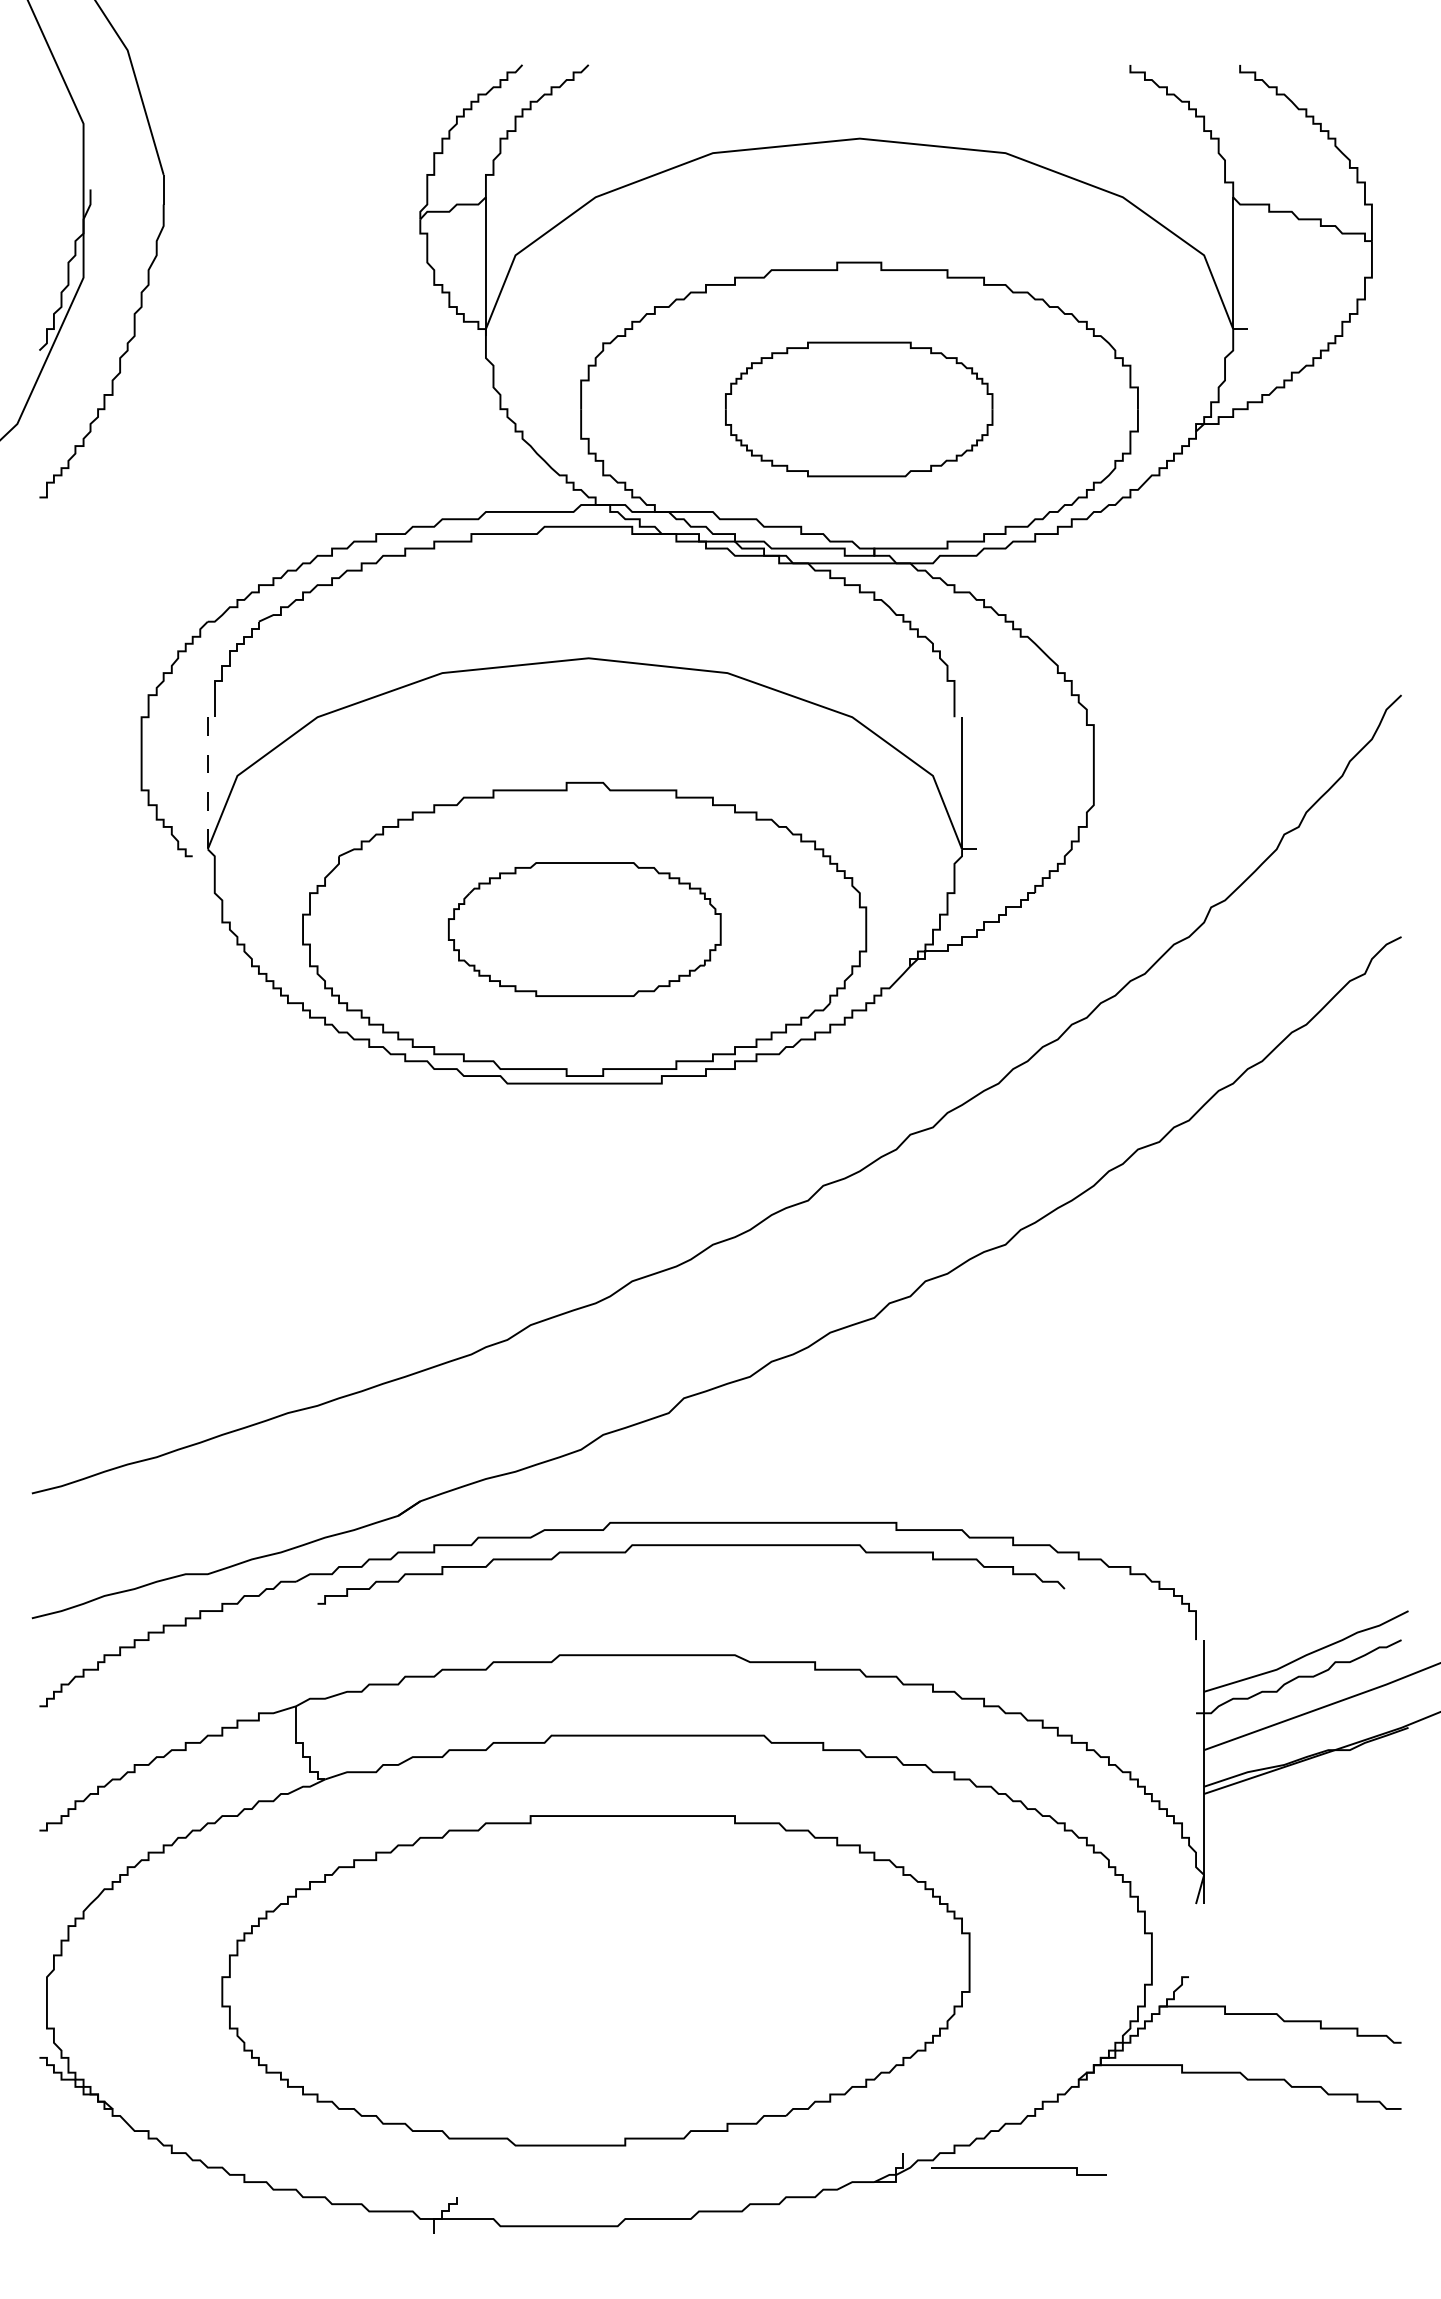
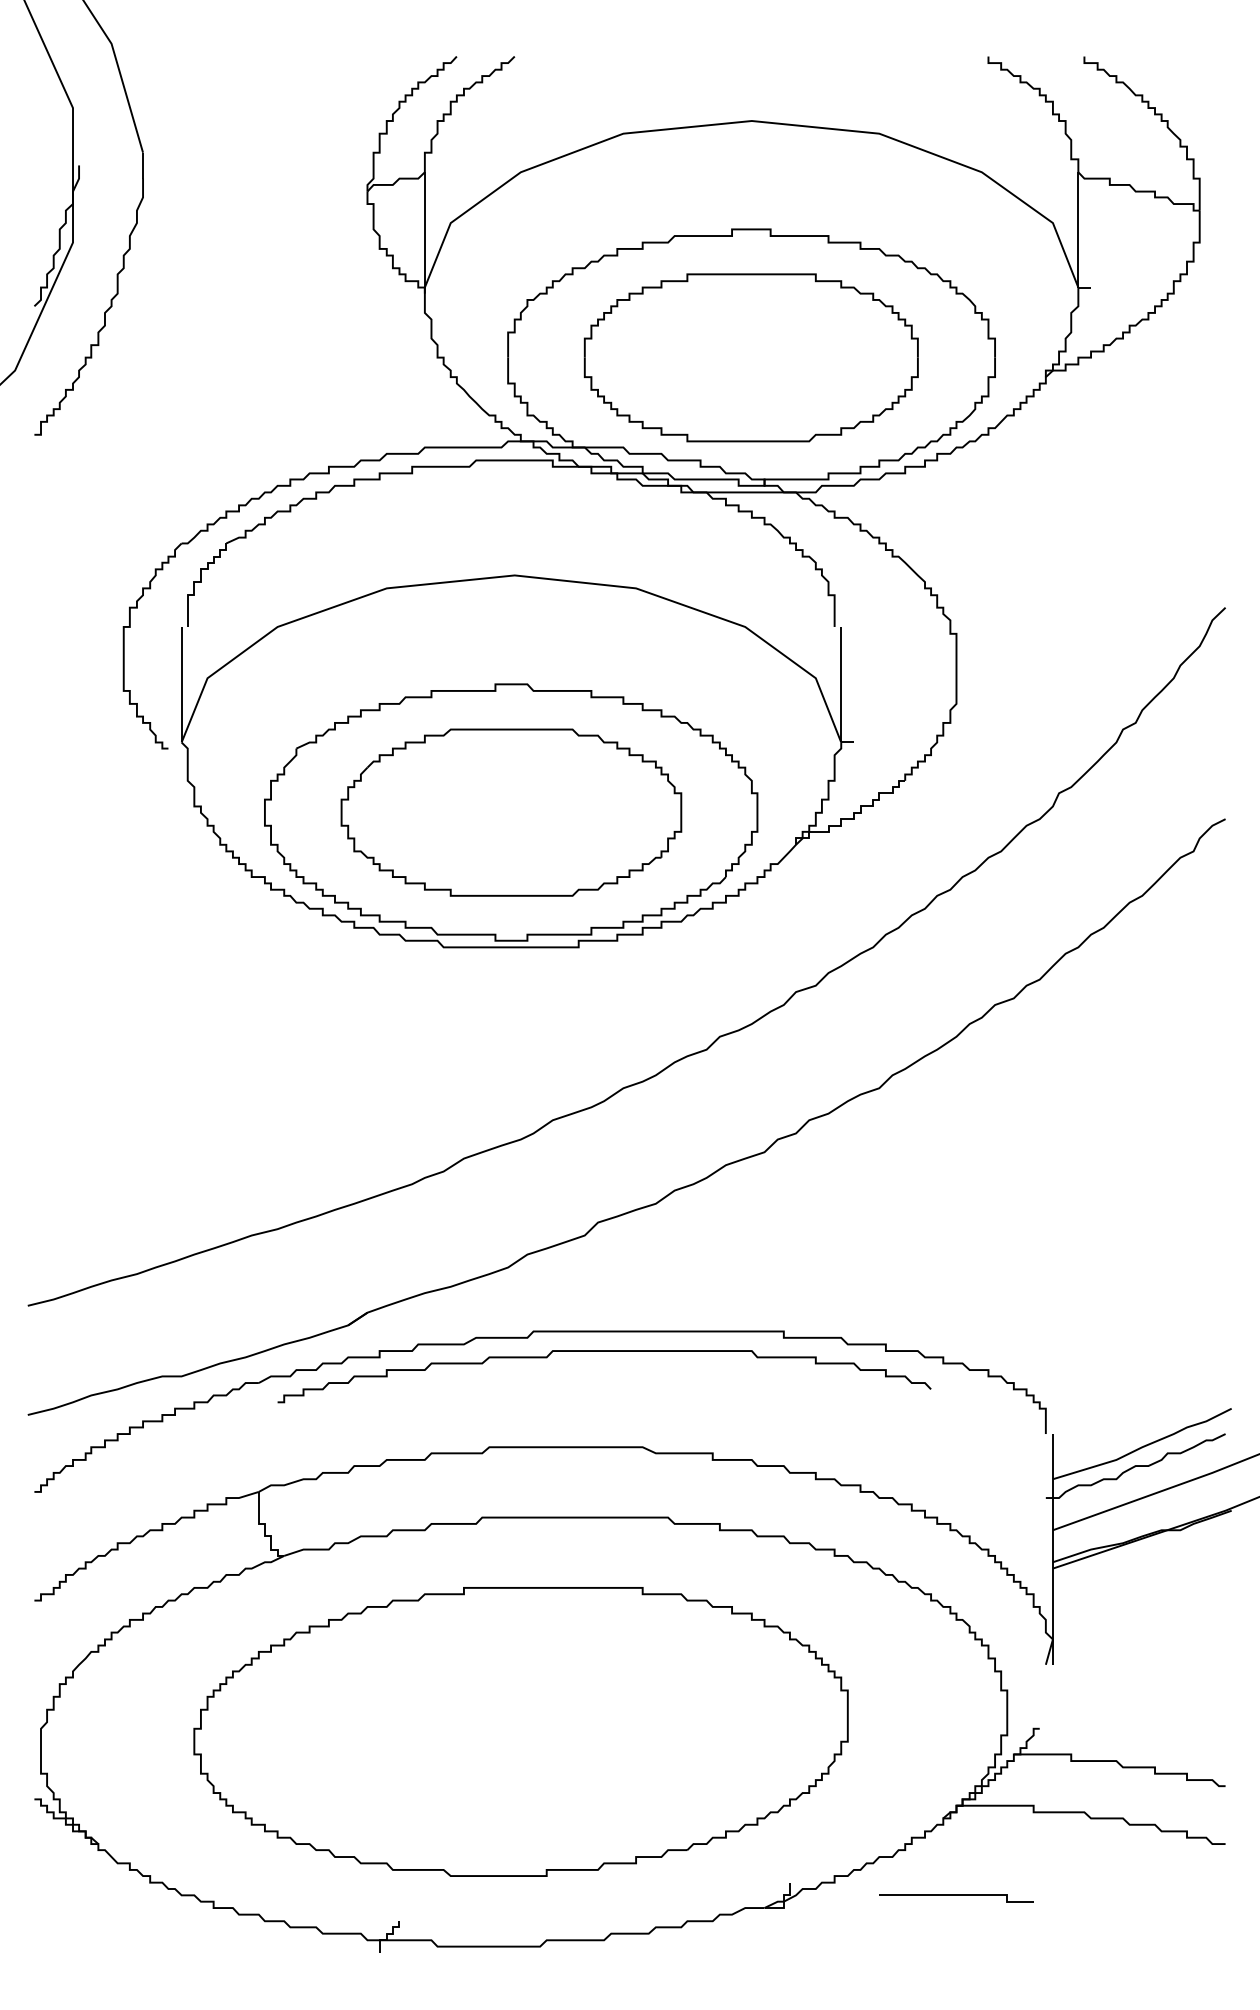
part: (858, 409) -> (750, 357), size x1.43
line: (207, 783) -> (181, 684), dashed -> solid
part: (584, 929) -> (511, 812), size x1.43
curve: (1018, 2168) -> (956, 1896), moved

